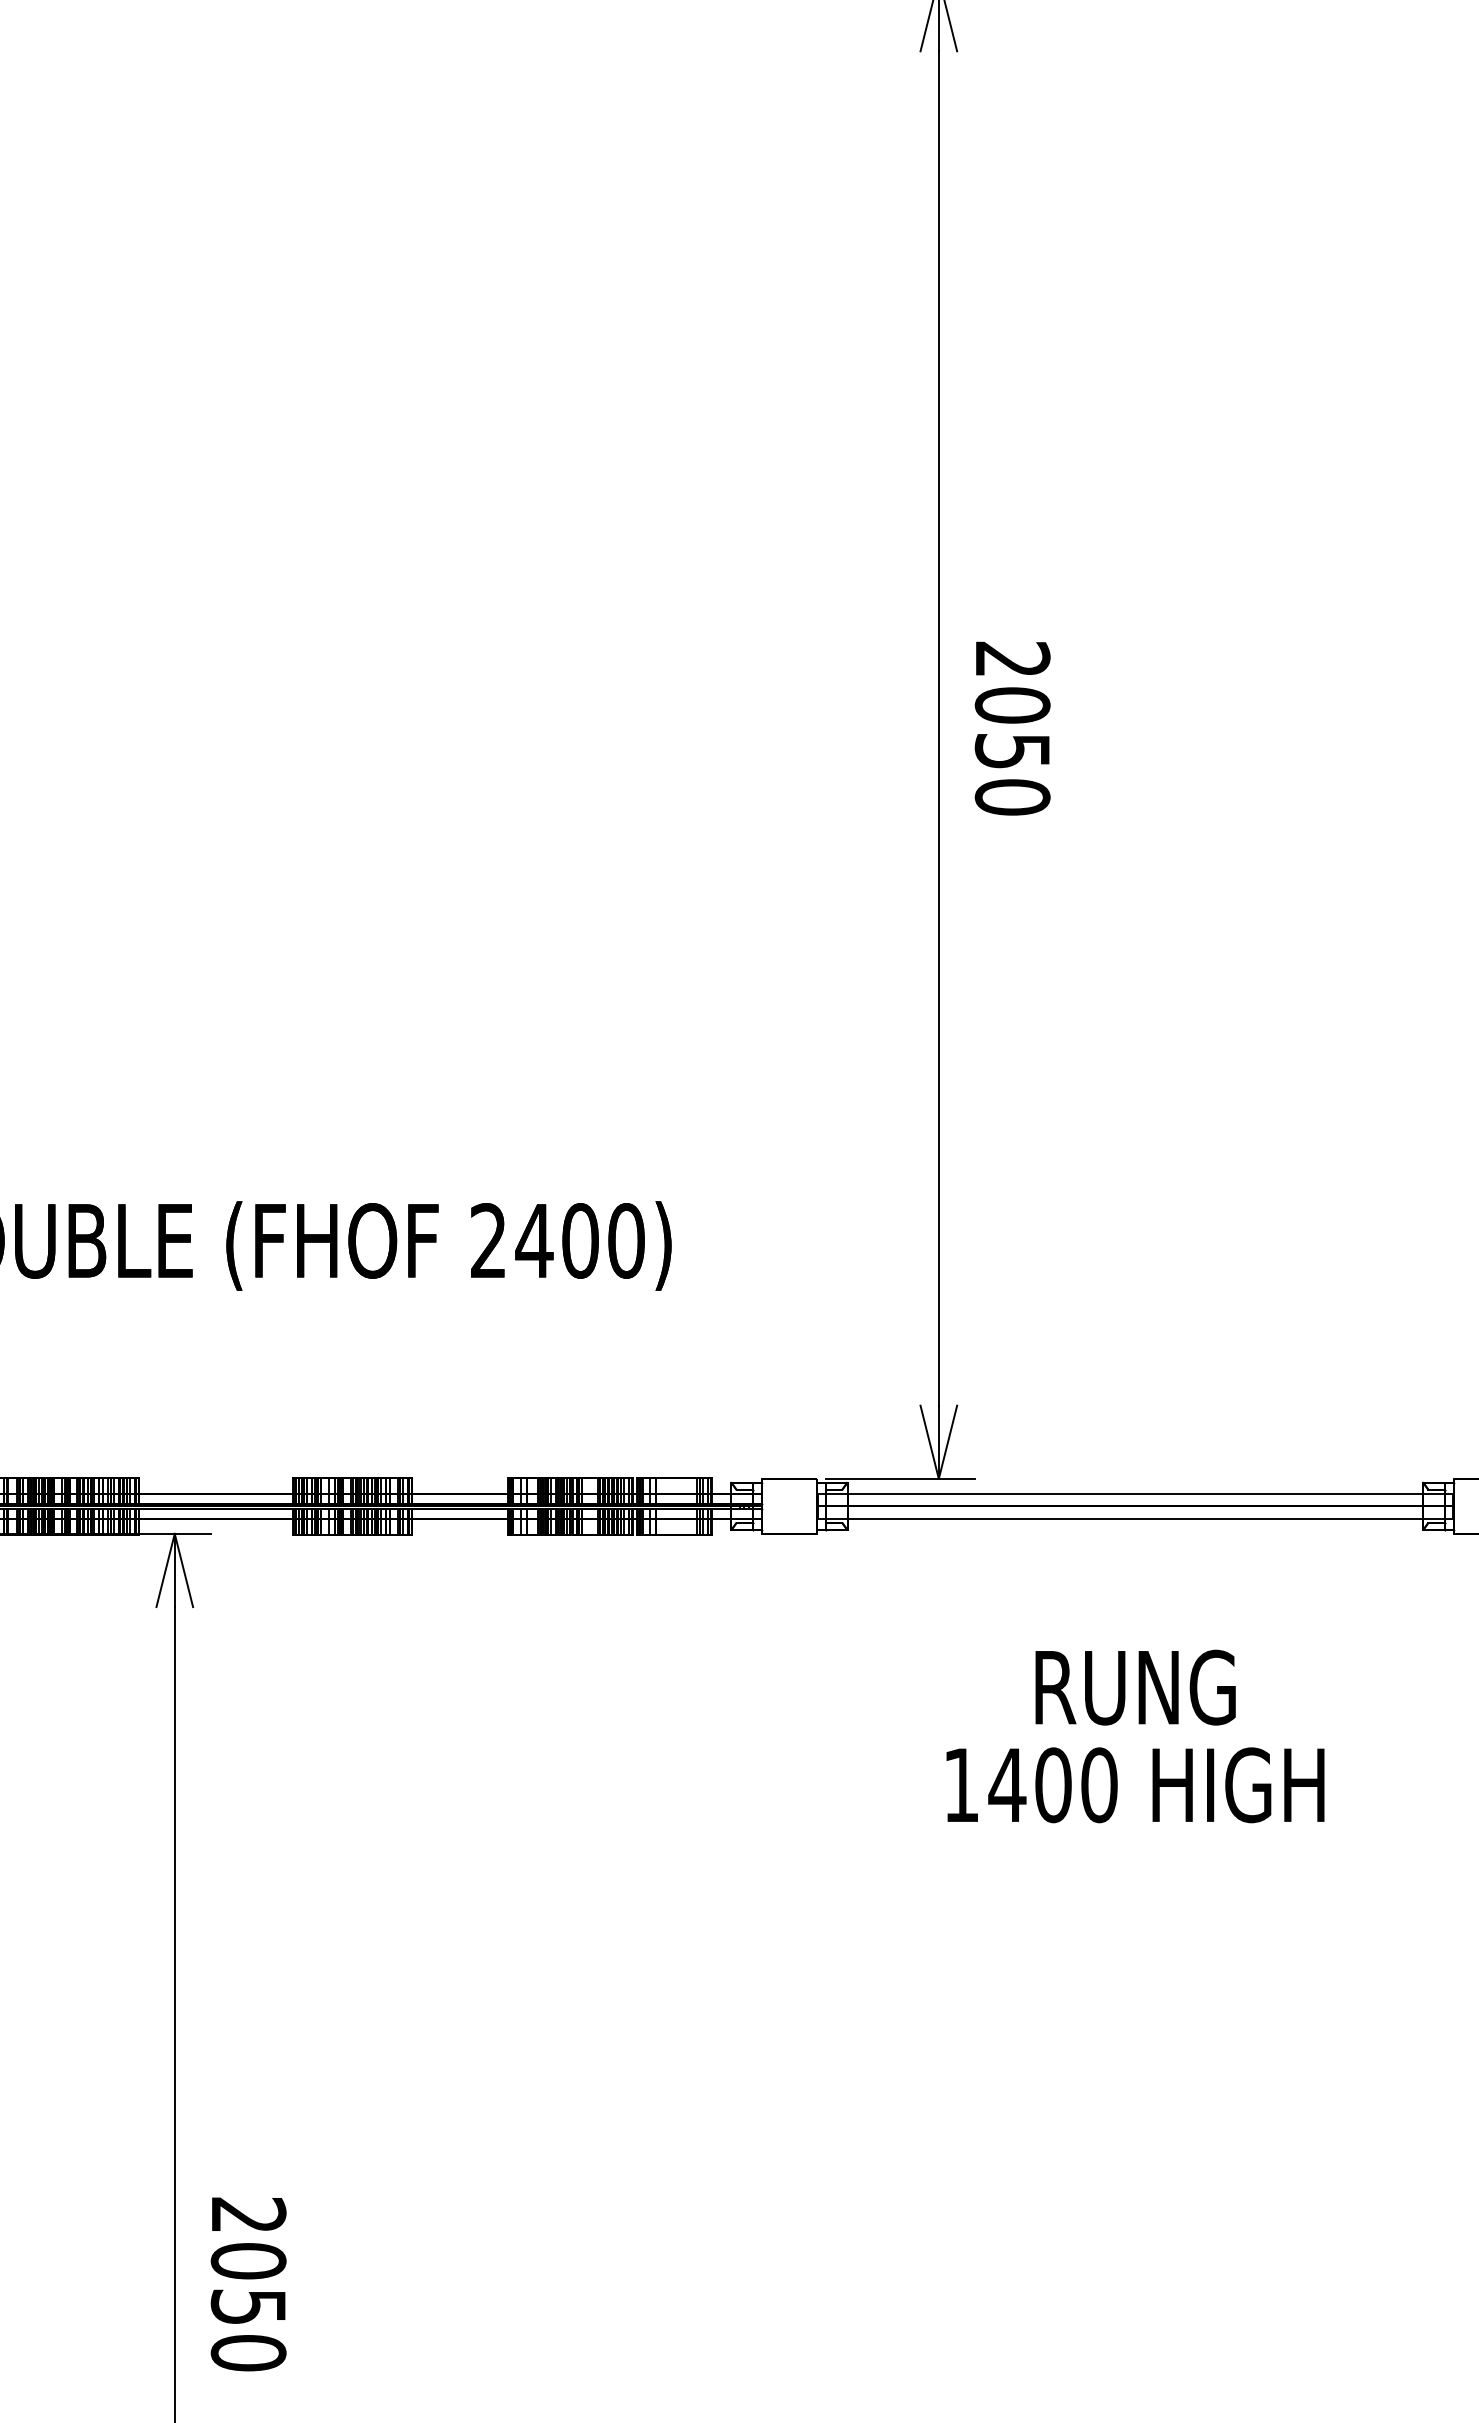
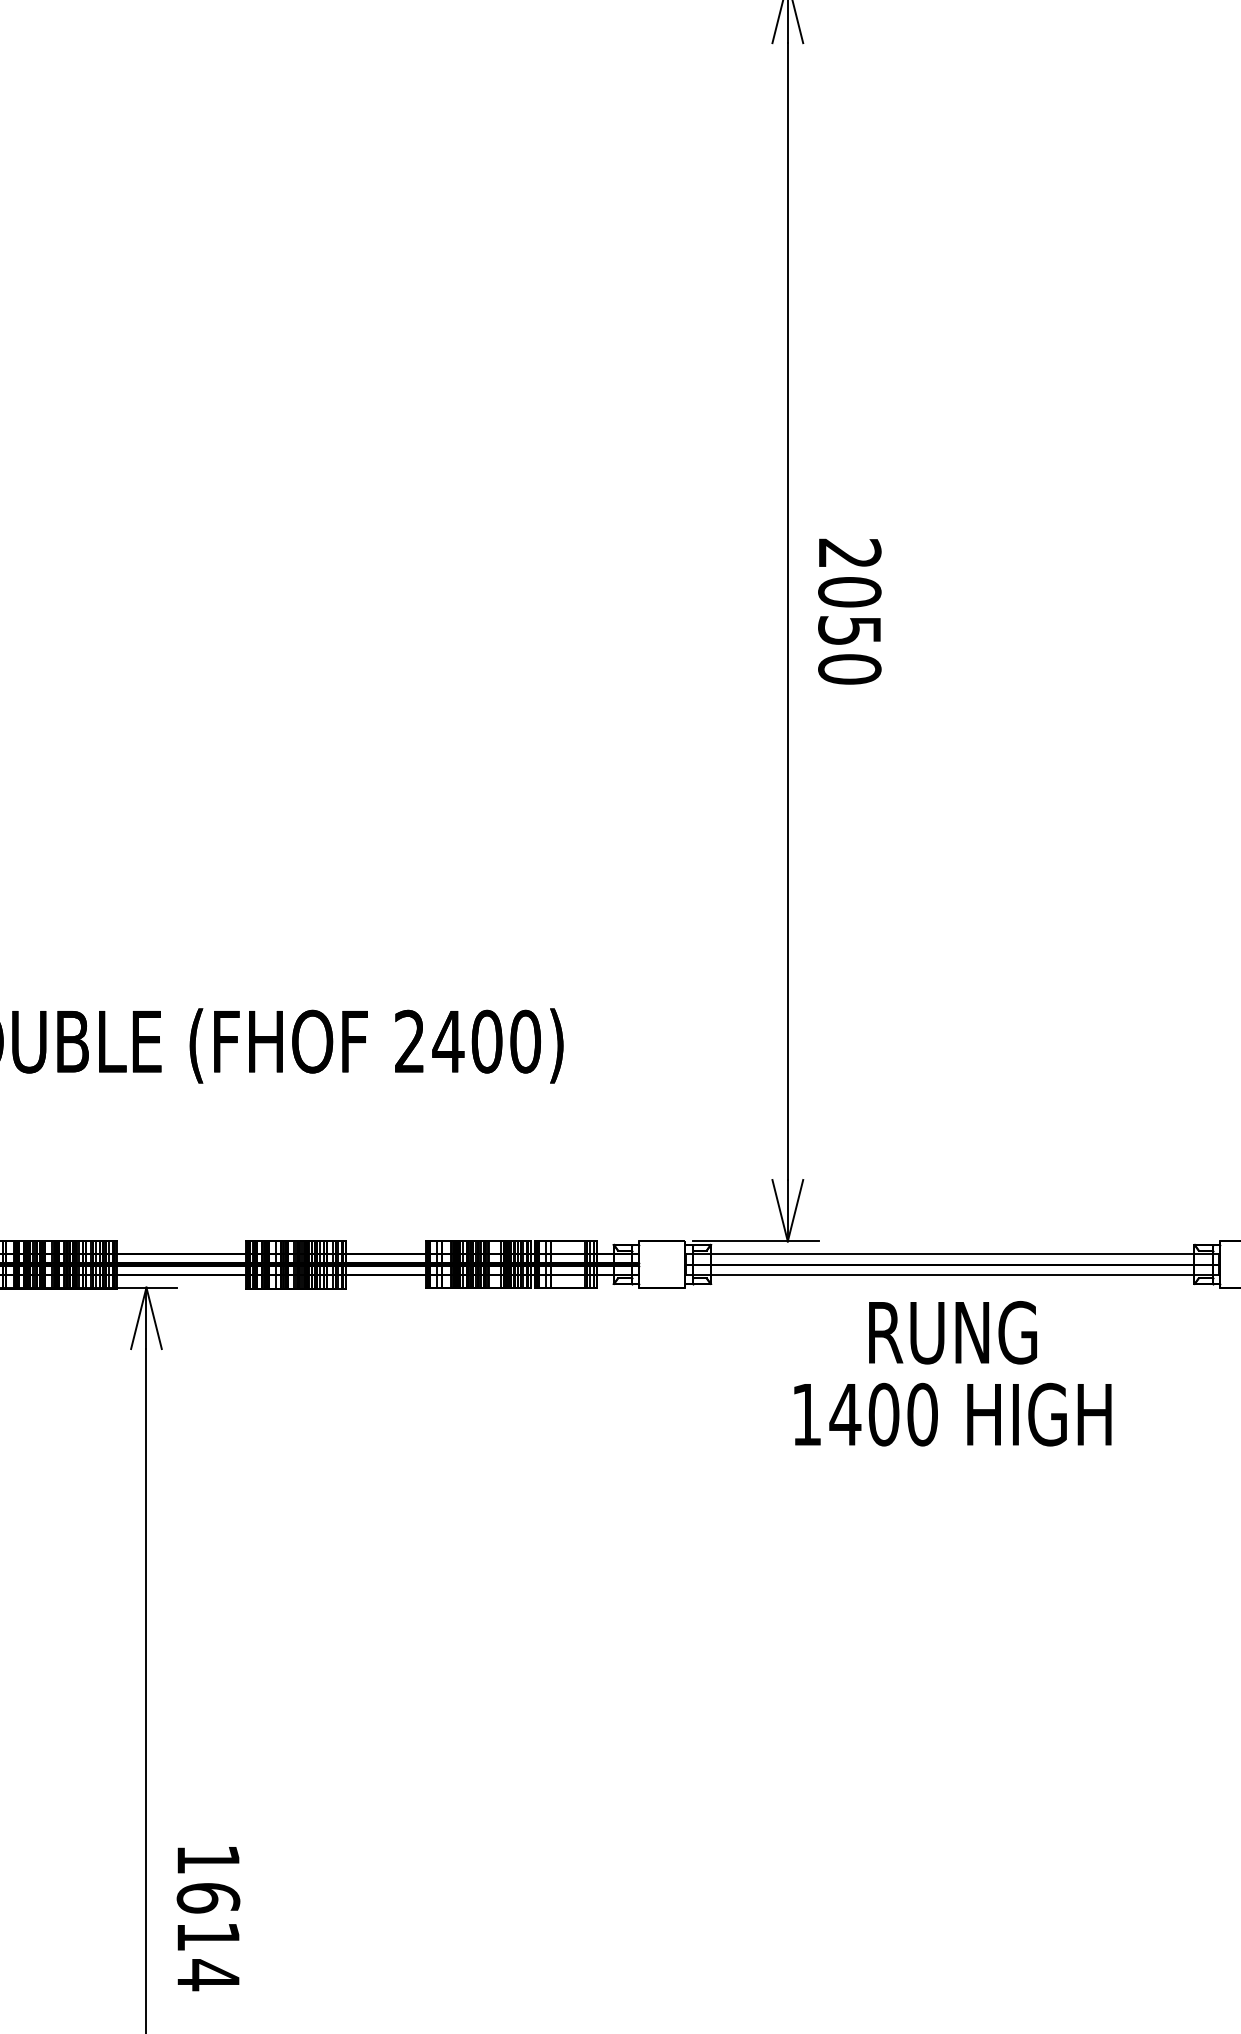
text: (1135, 1736) -> (952, 1373), moved
text: (248, 2284) -> (208, 1917), 2050 -> 1614

